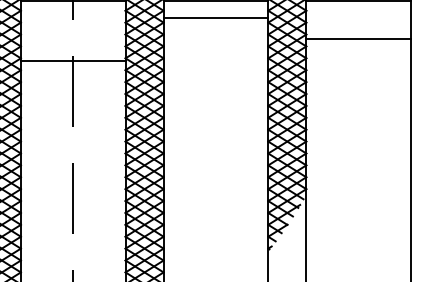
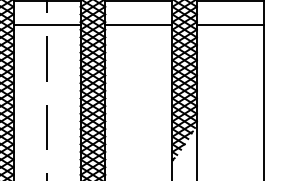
line: (215, 17) -> (138, 25), moved
line: (72, 61) -> (46, 25), moved

